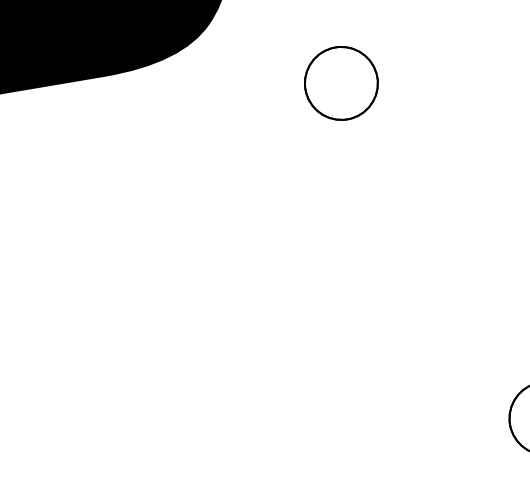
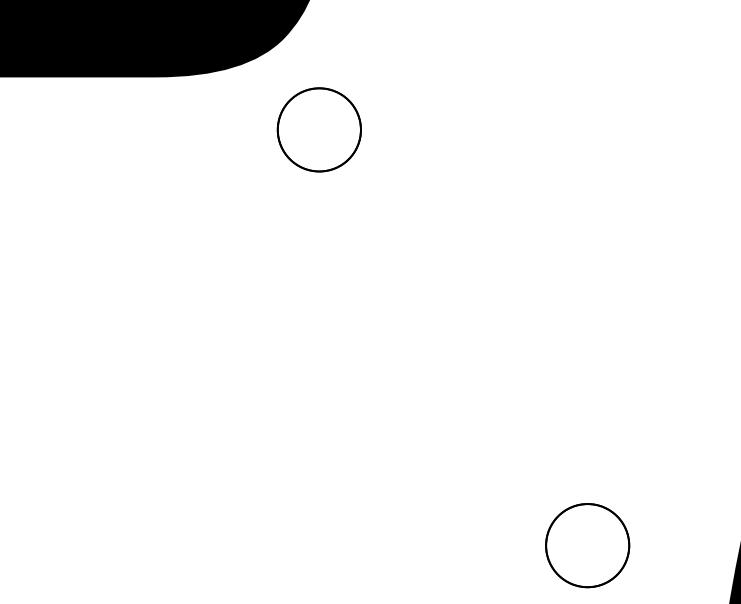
part: (340, 83) -> (318, 129), moved

